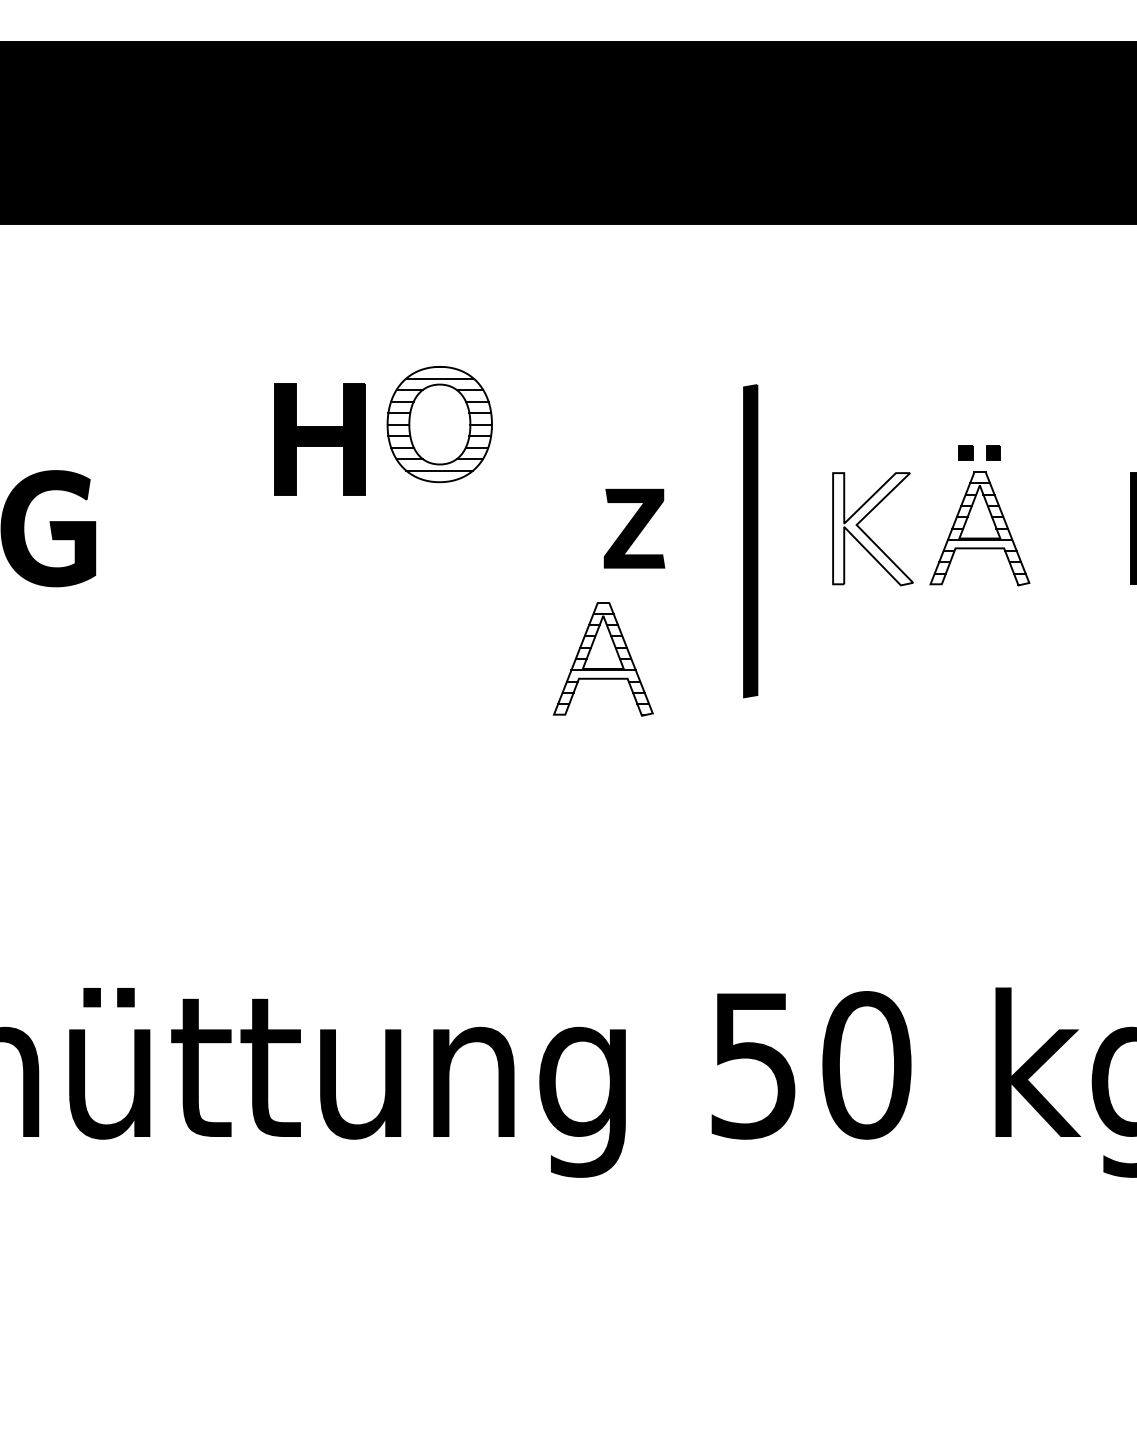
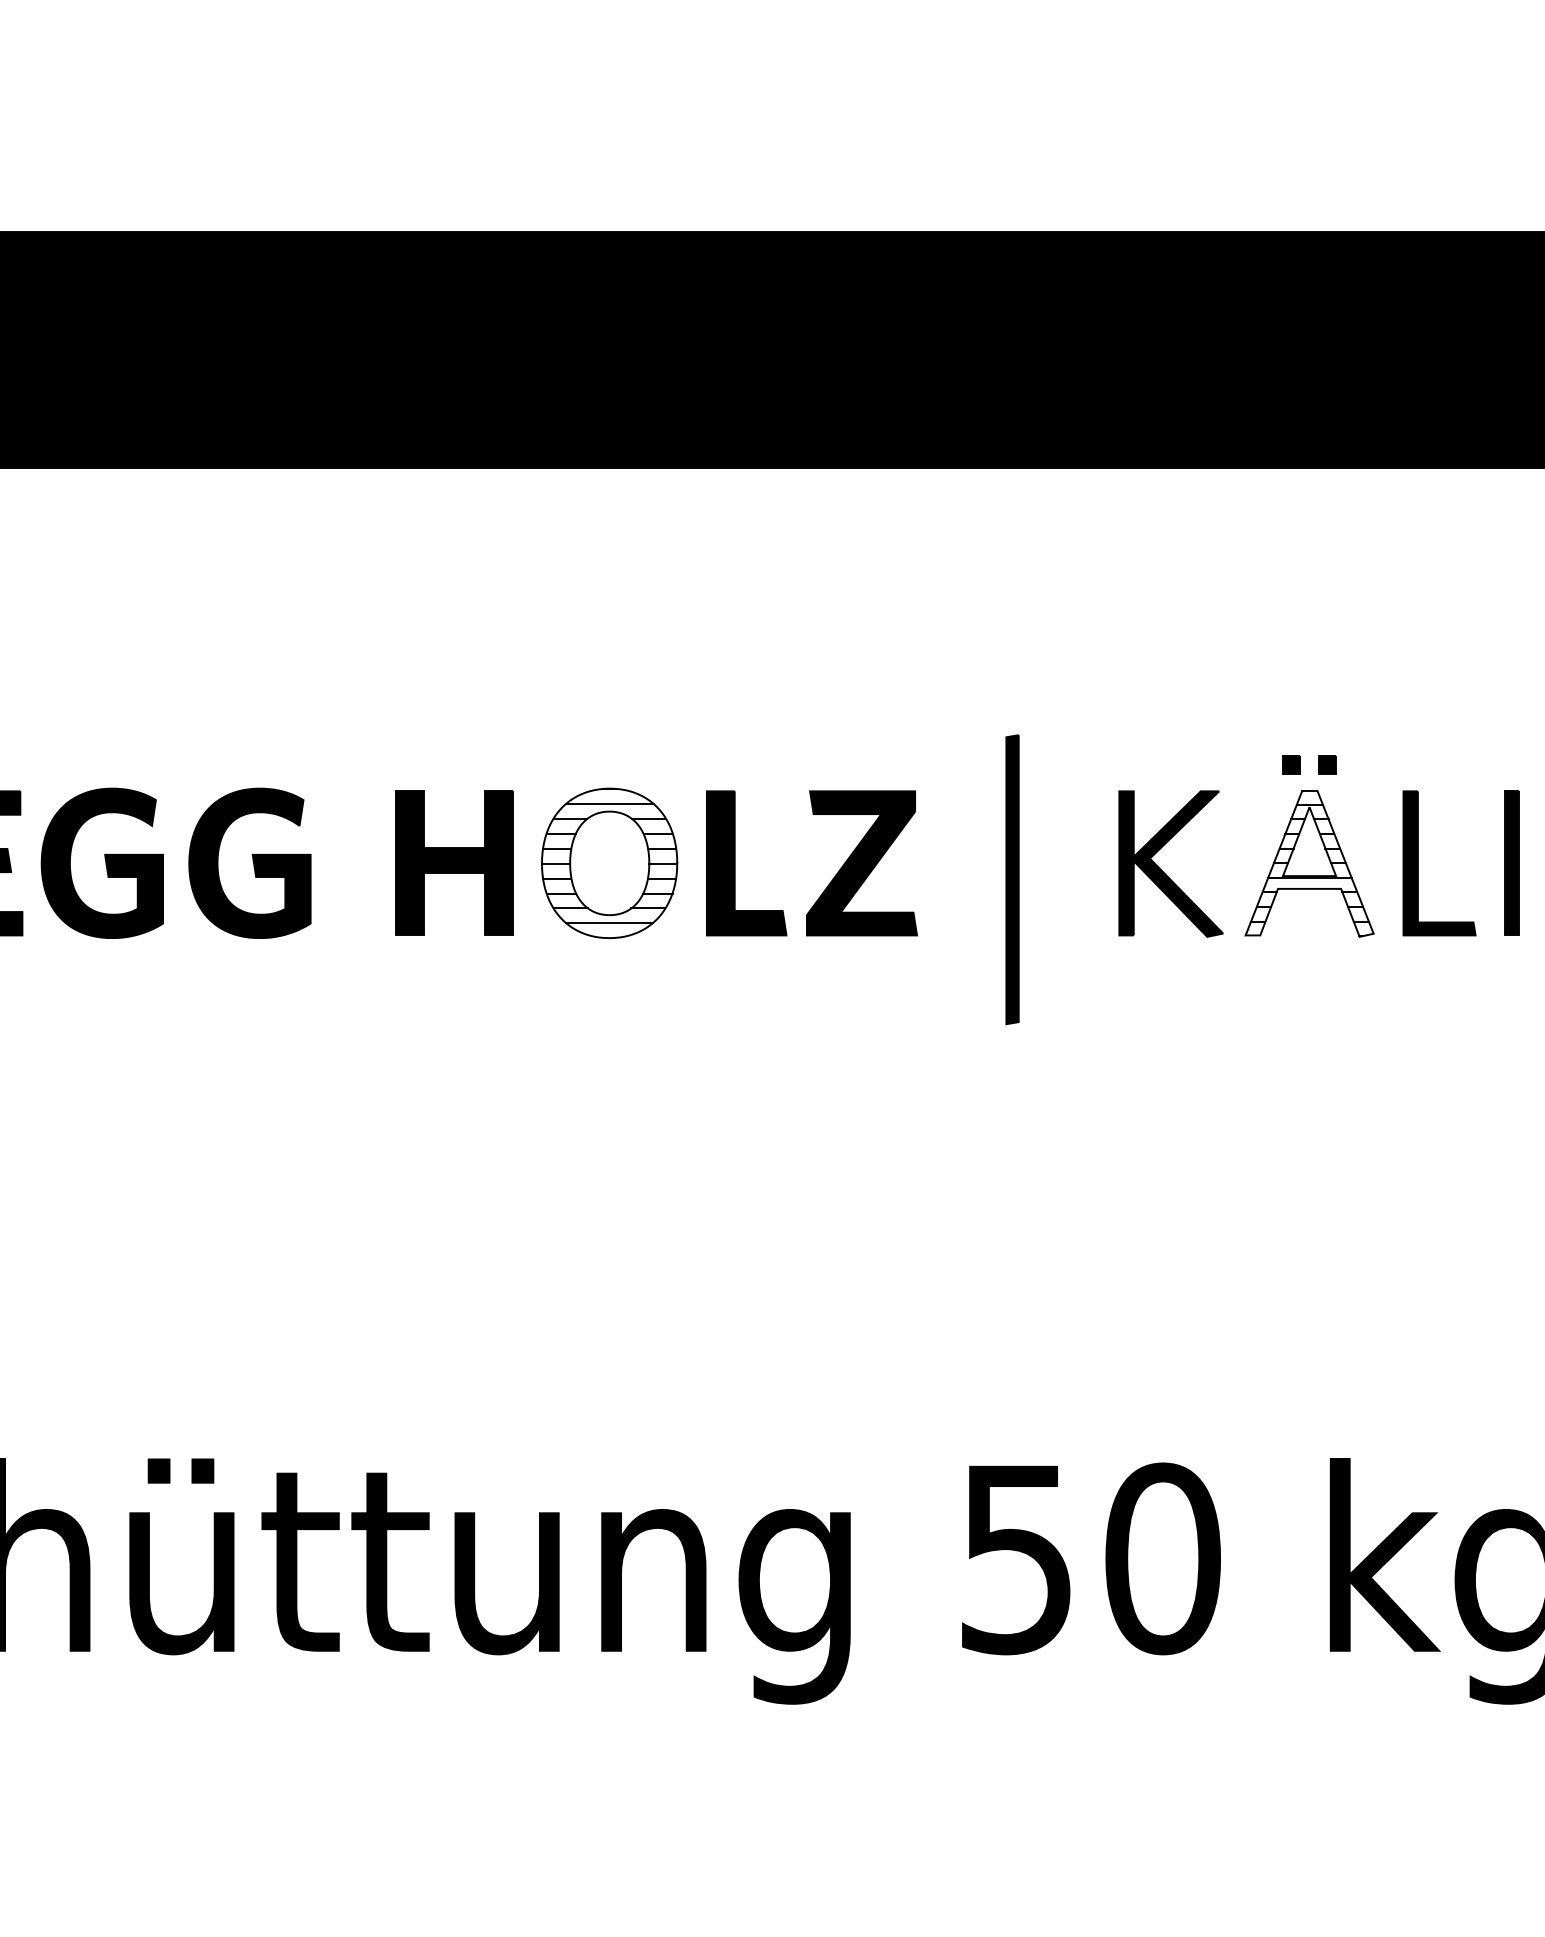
part: (439, 423) -> (609, 862), moved
part: (320, 438) -> (454, 862), moved
part: (161, 528) -> (249, 862), added
part: (536, 528) -> (735, 863), added
part: (634, 528) -> (861, 863), size x1.43
fill: (873, 528) -> (1171, 863), added
part: (1063, 528) -> (1418, 863), added
part: (750, 541) -> (1012, 879), size x0.71
part: (603, 659) -> (821, 1032), removed

